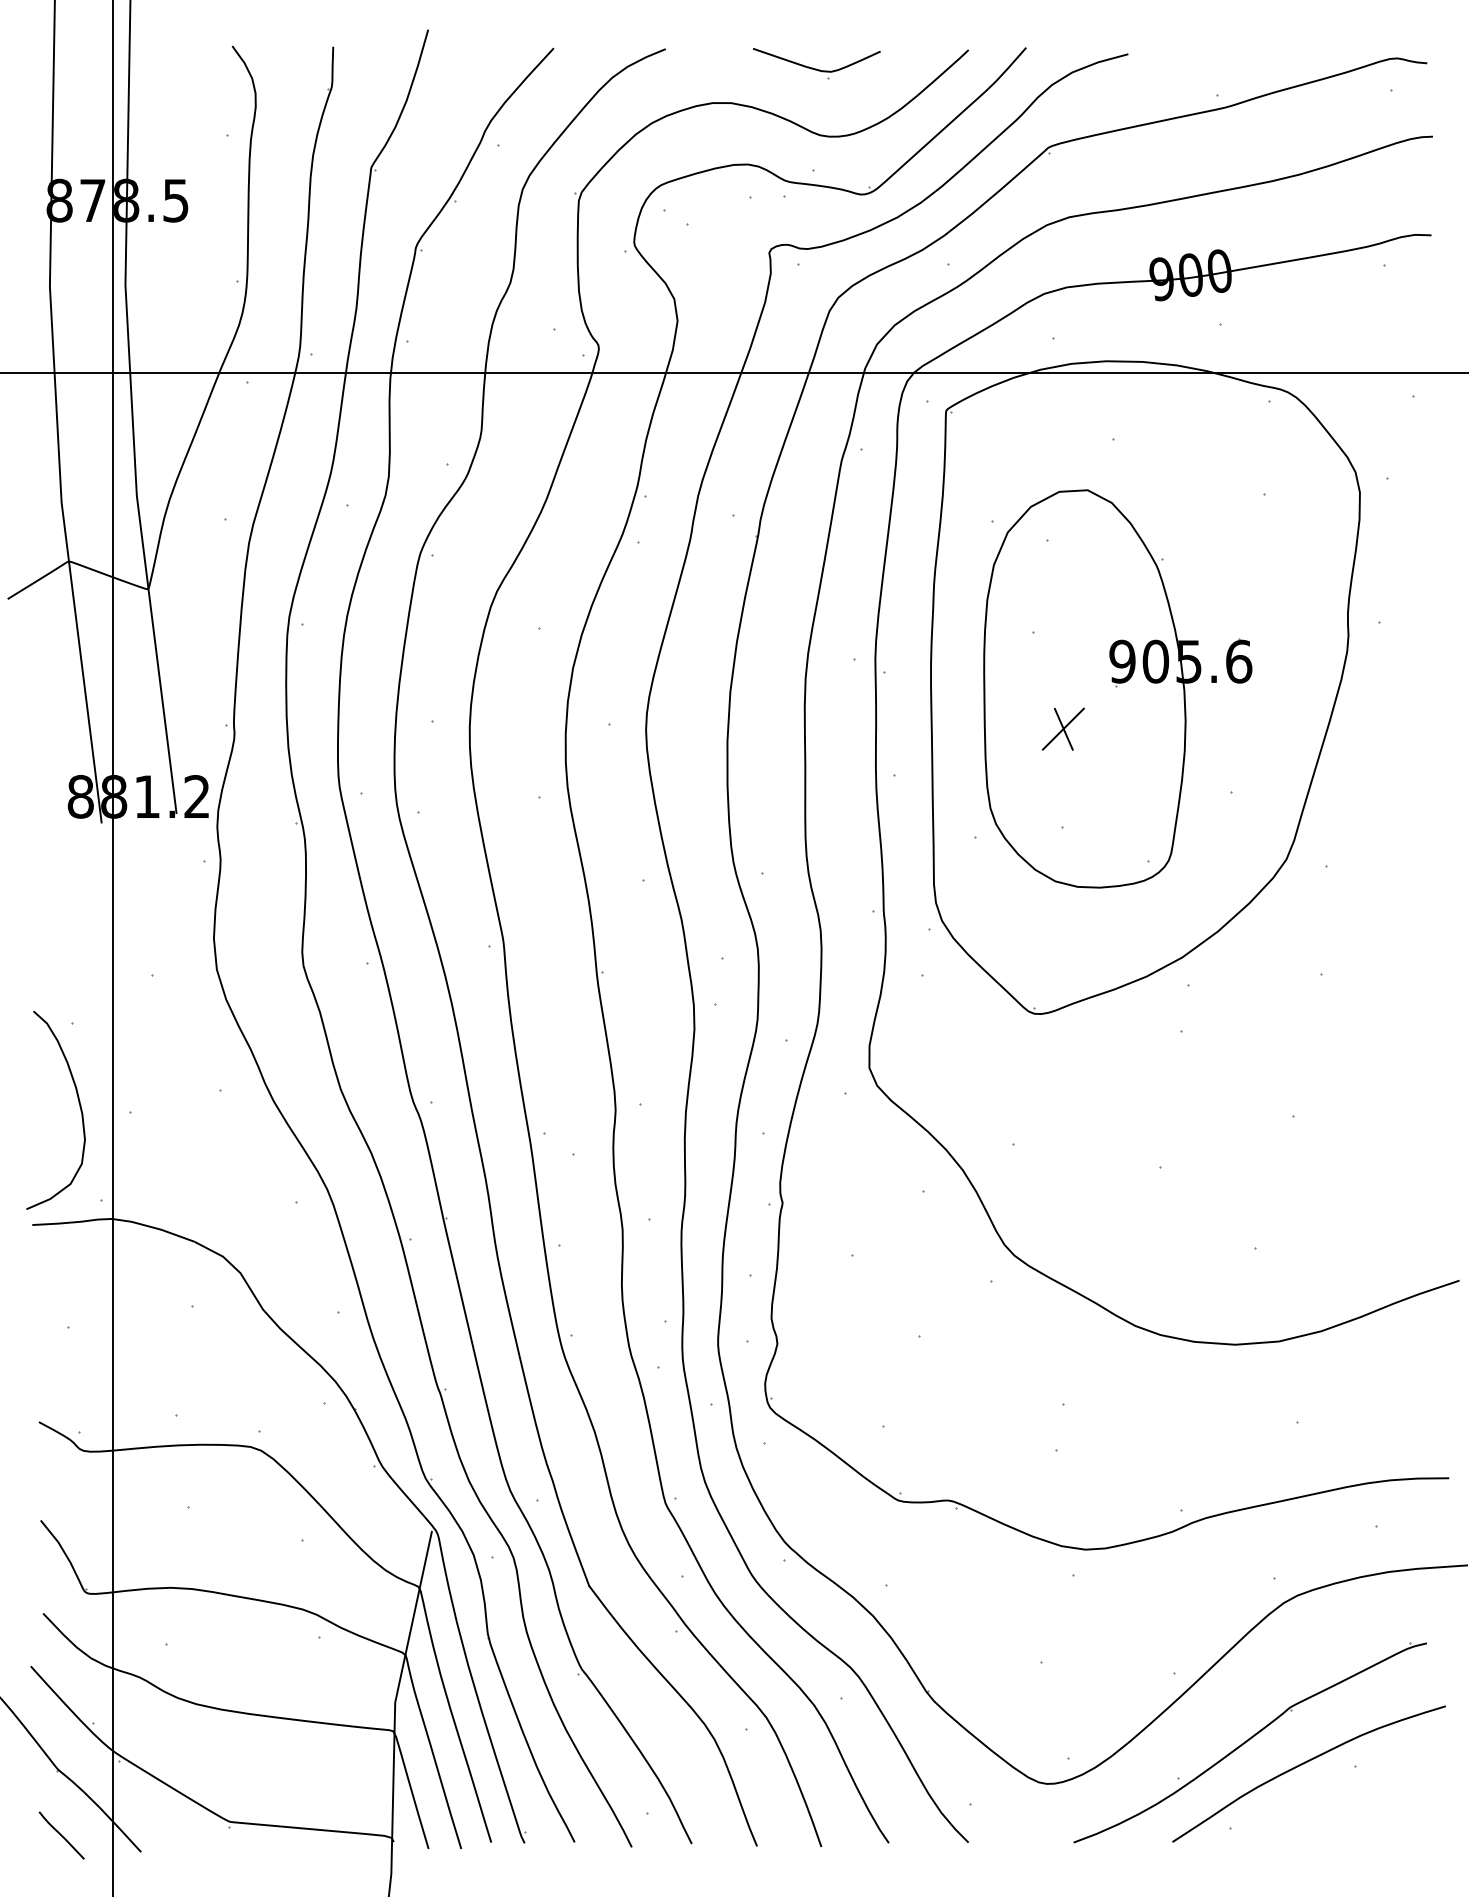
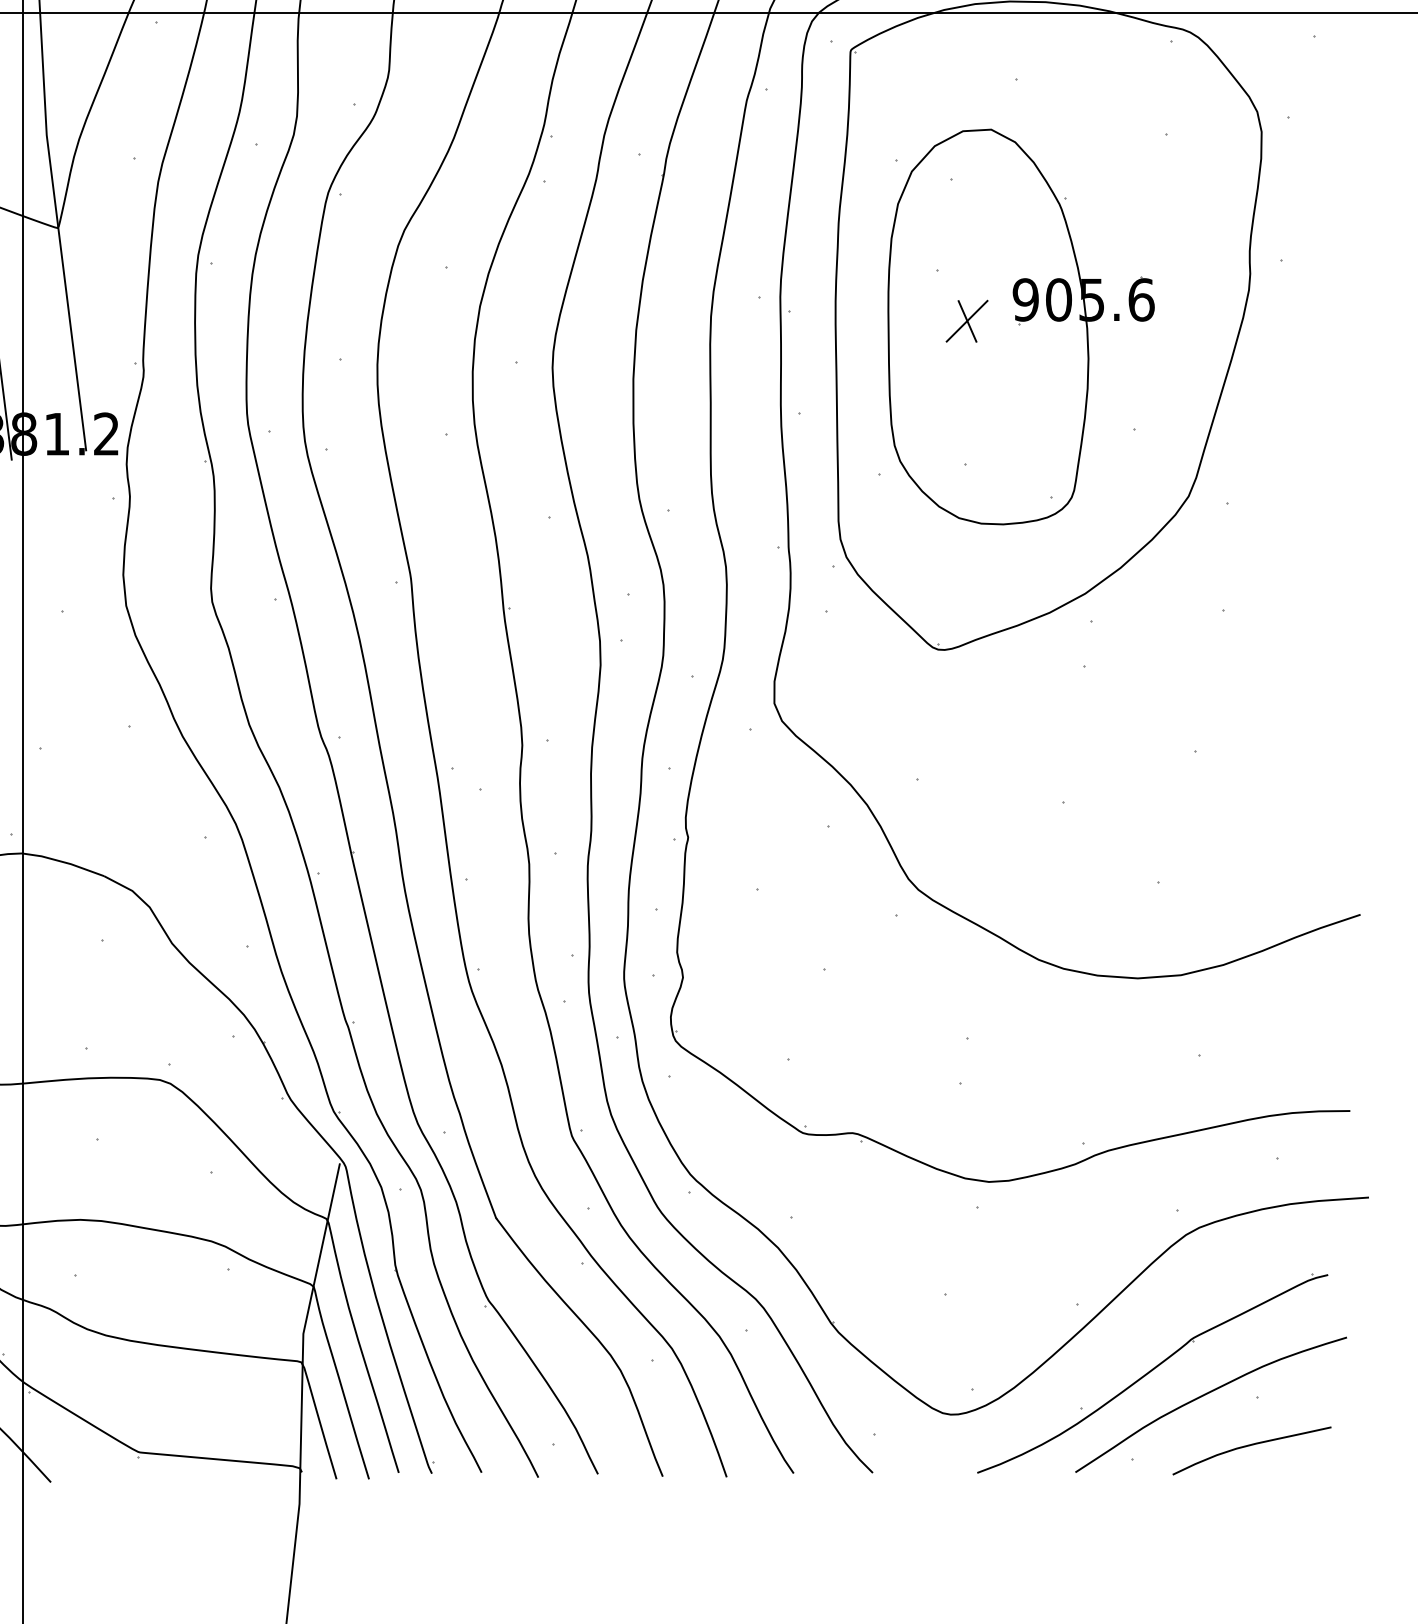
part: (1062, 728) -> (966, 320), moved
curve: (1350, 1815) -> (1252, 1446), added

